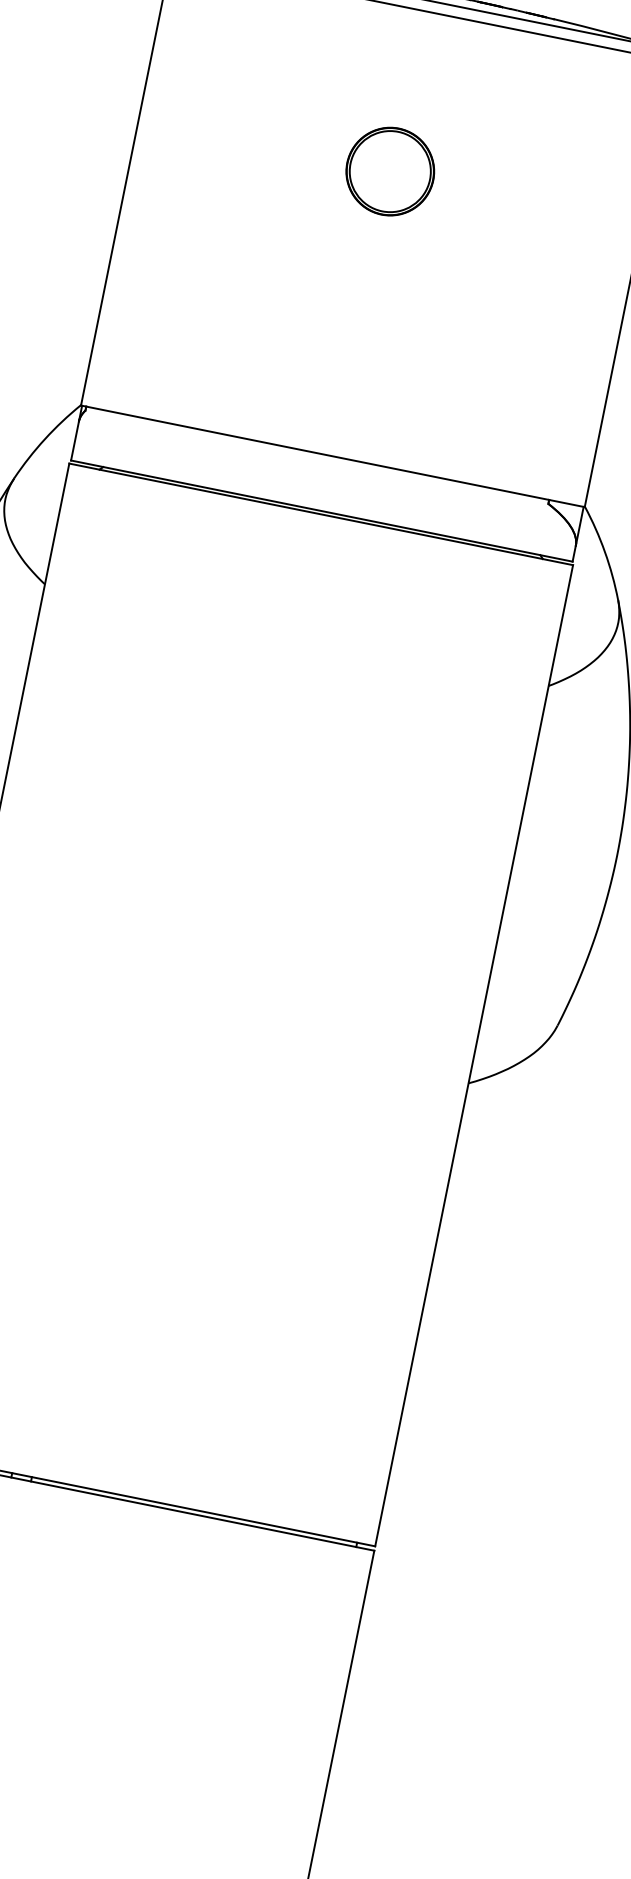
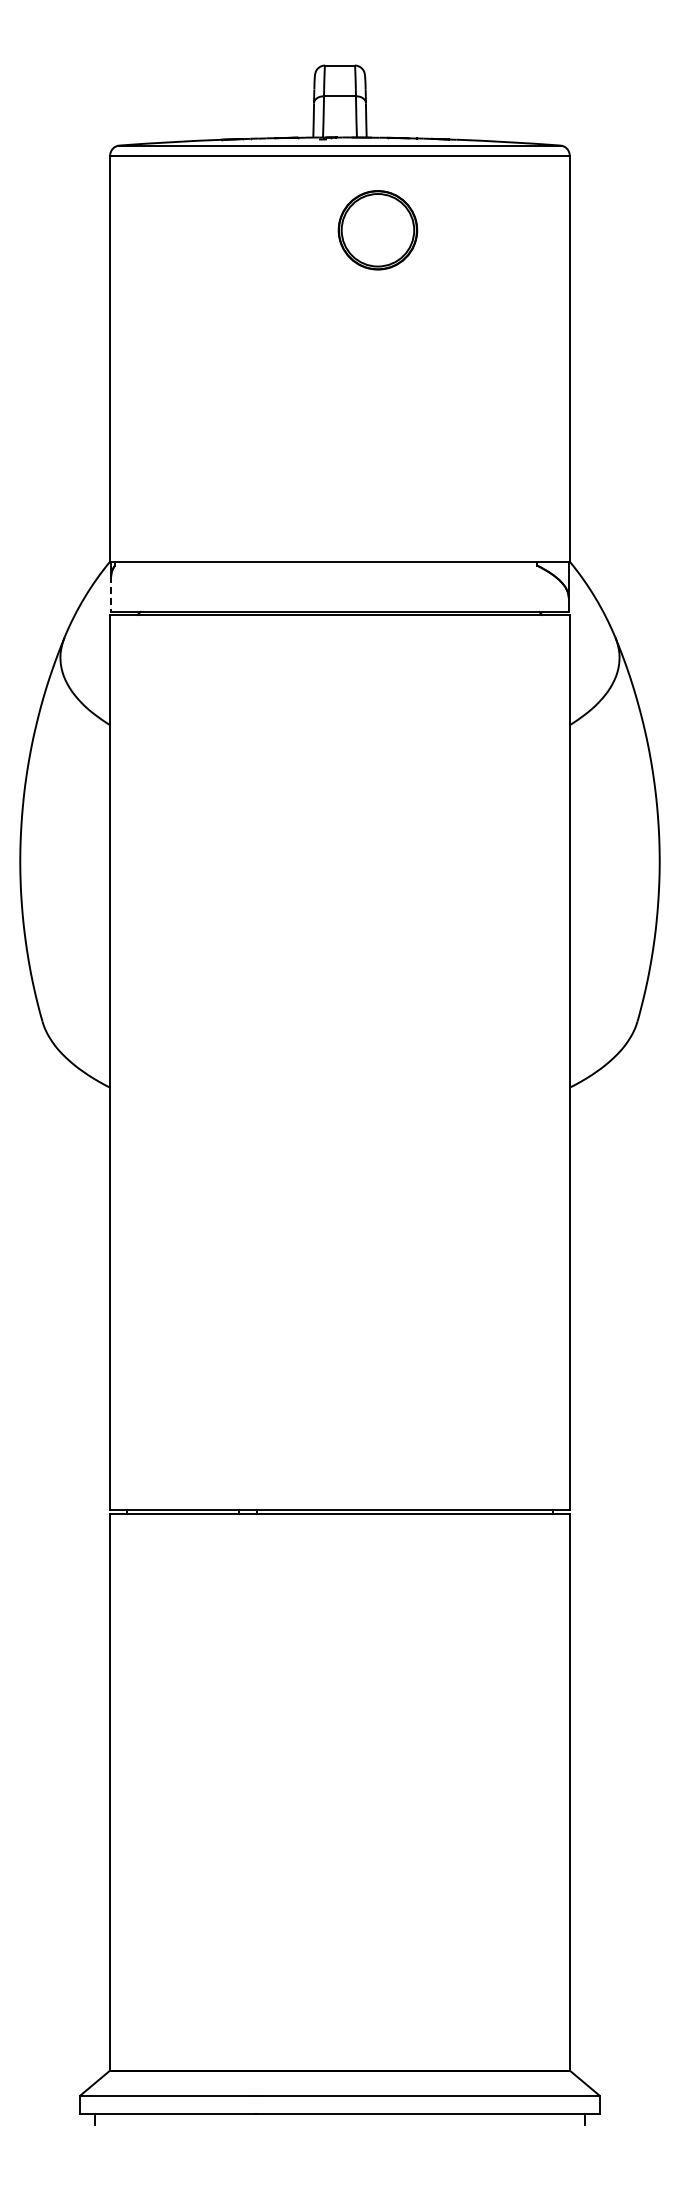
part: (389, 171) -> (377, 230), moved
line: (75, 441) -> (111, 594), solid -> dashed

